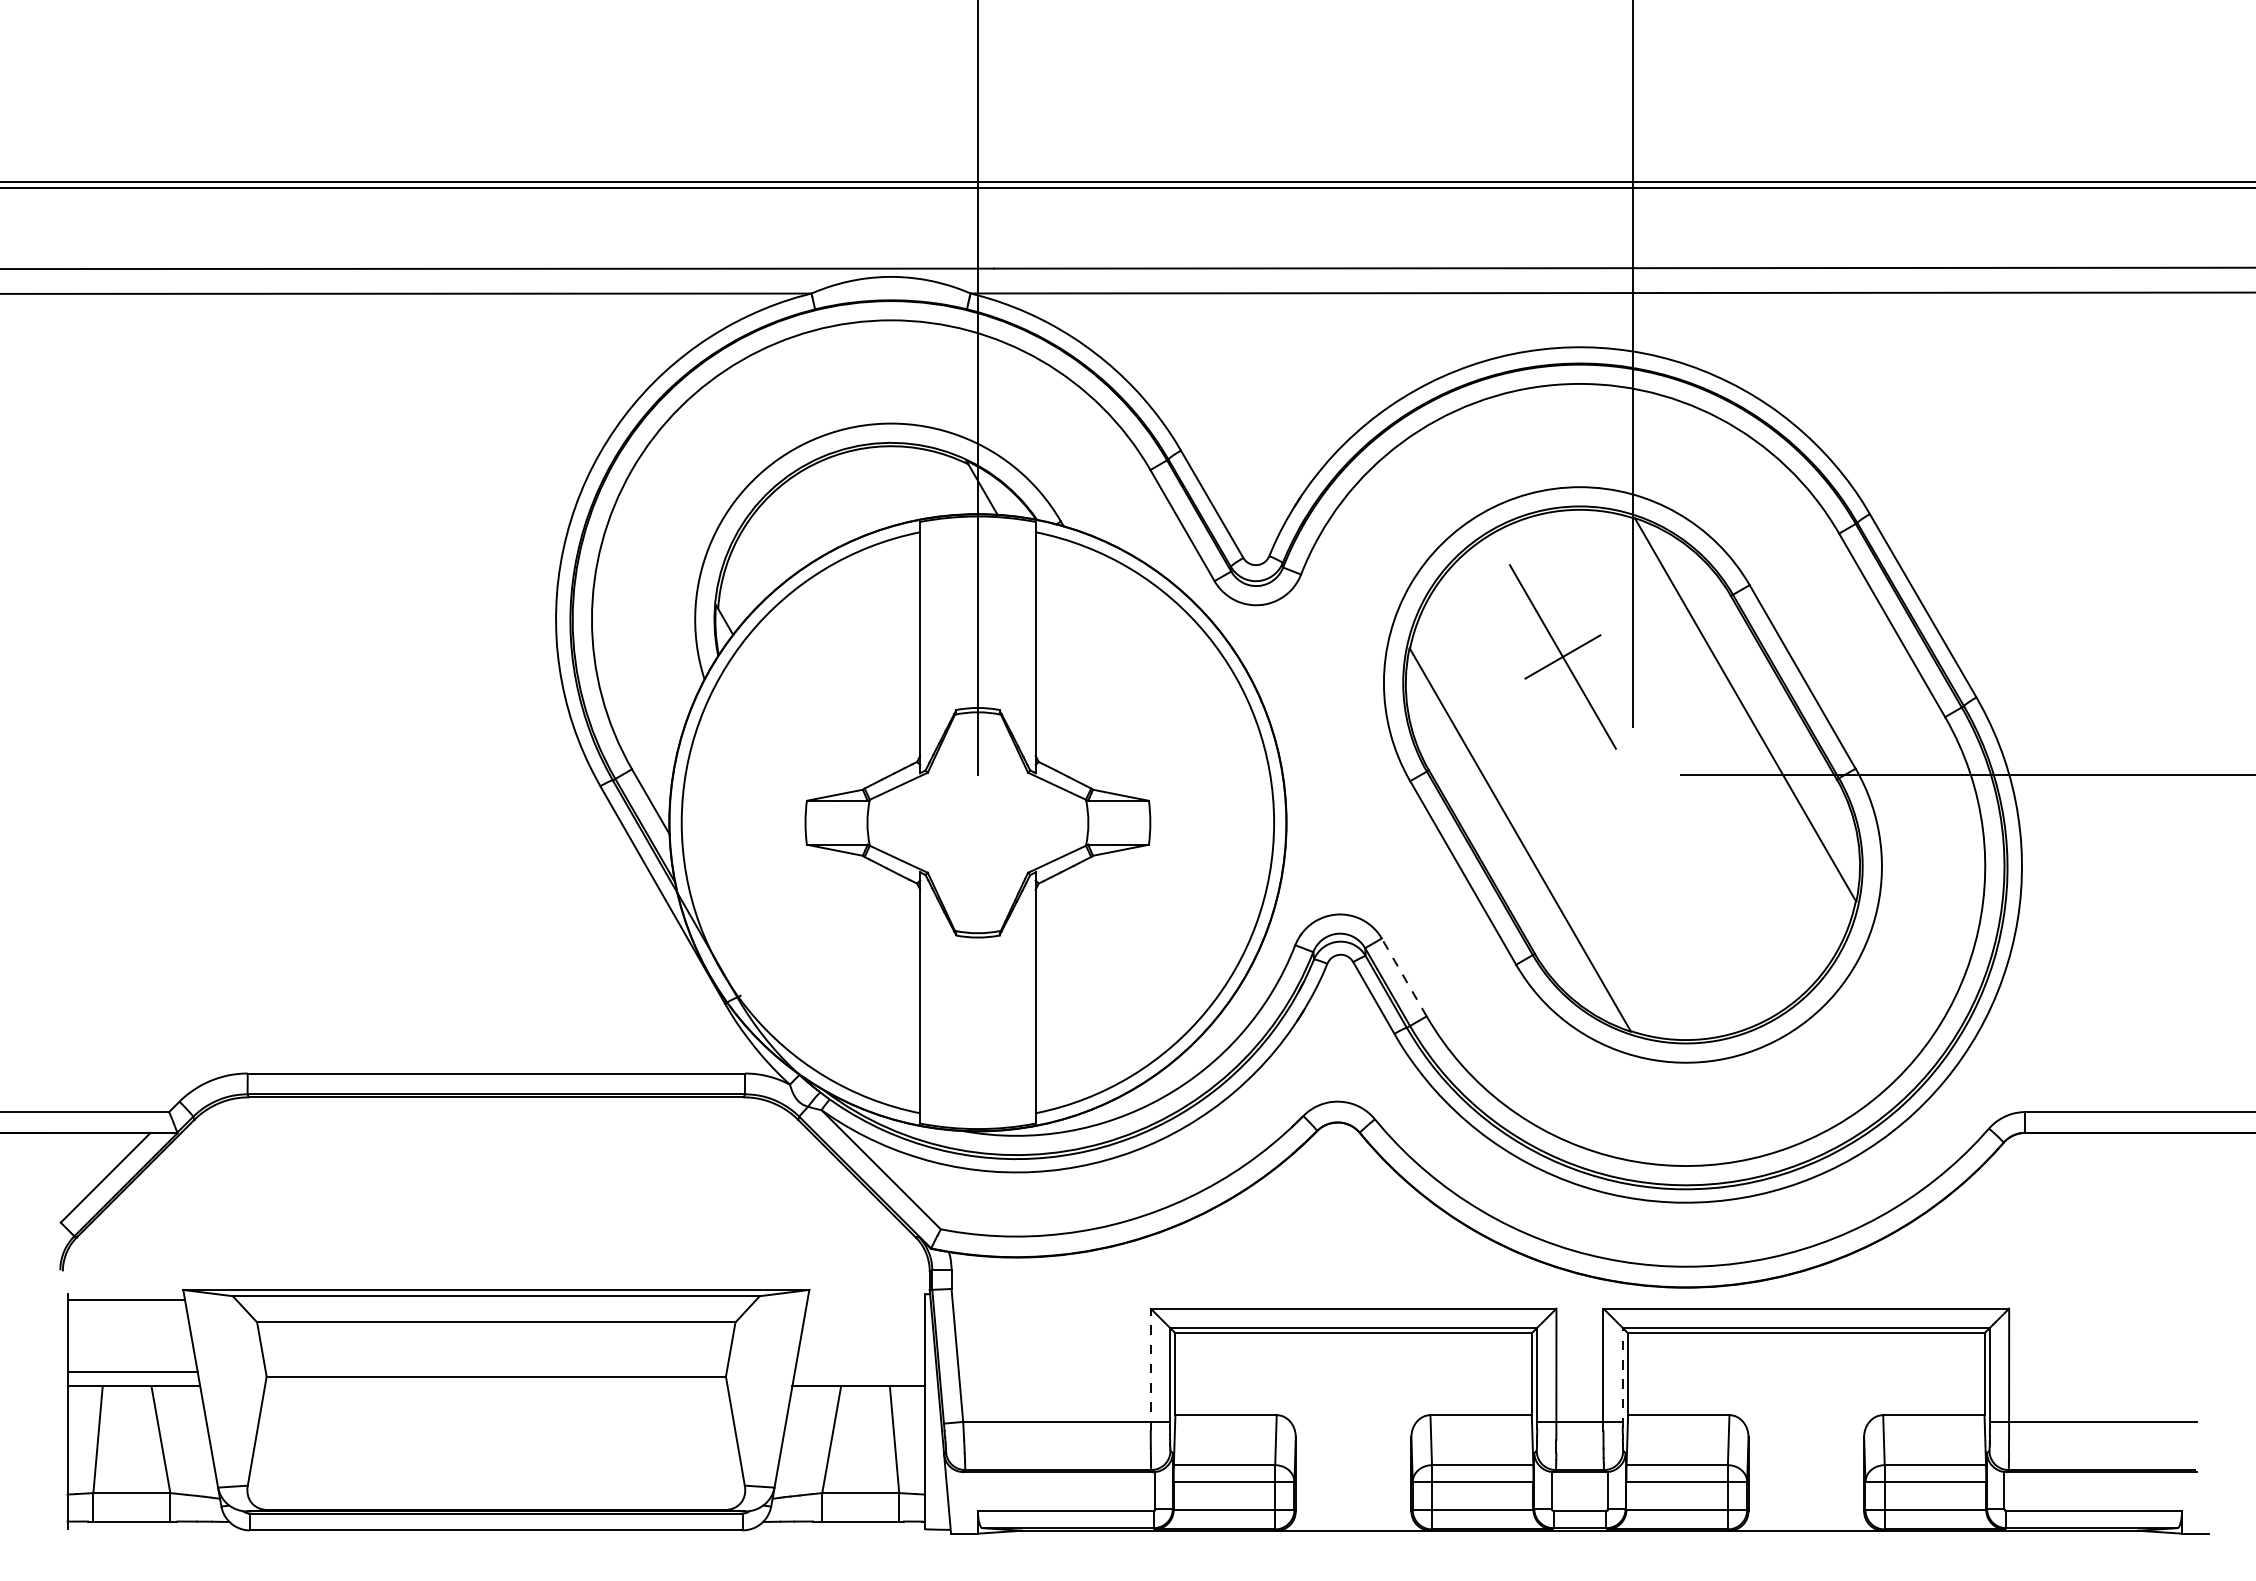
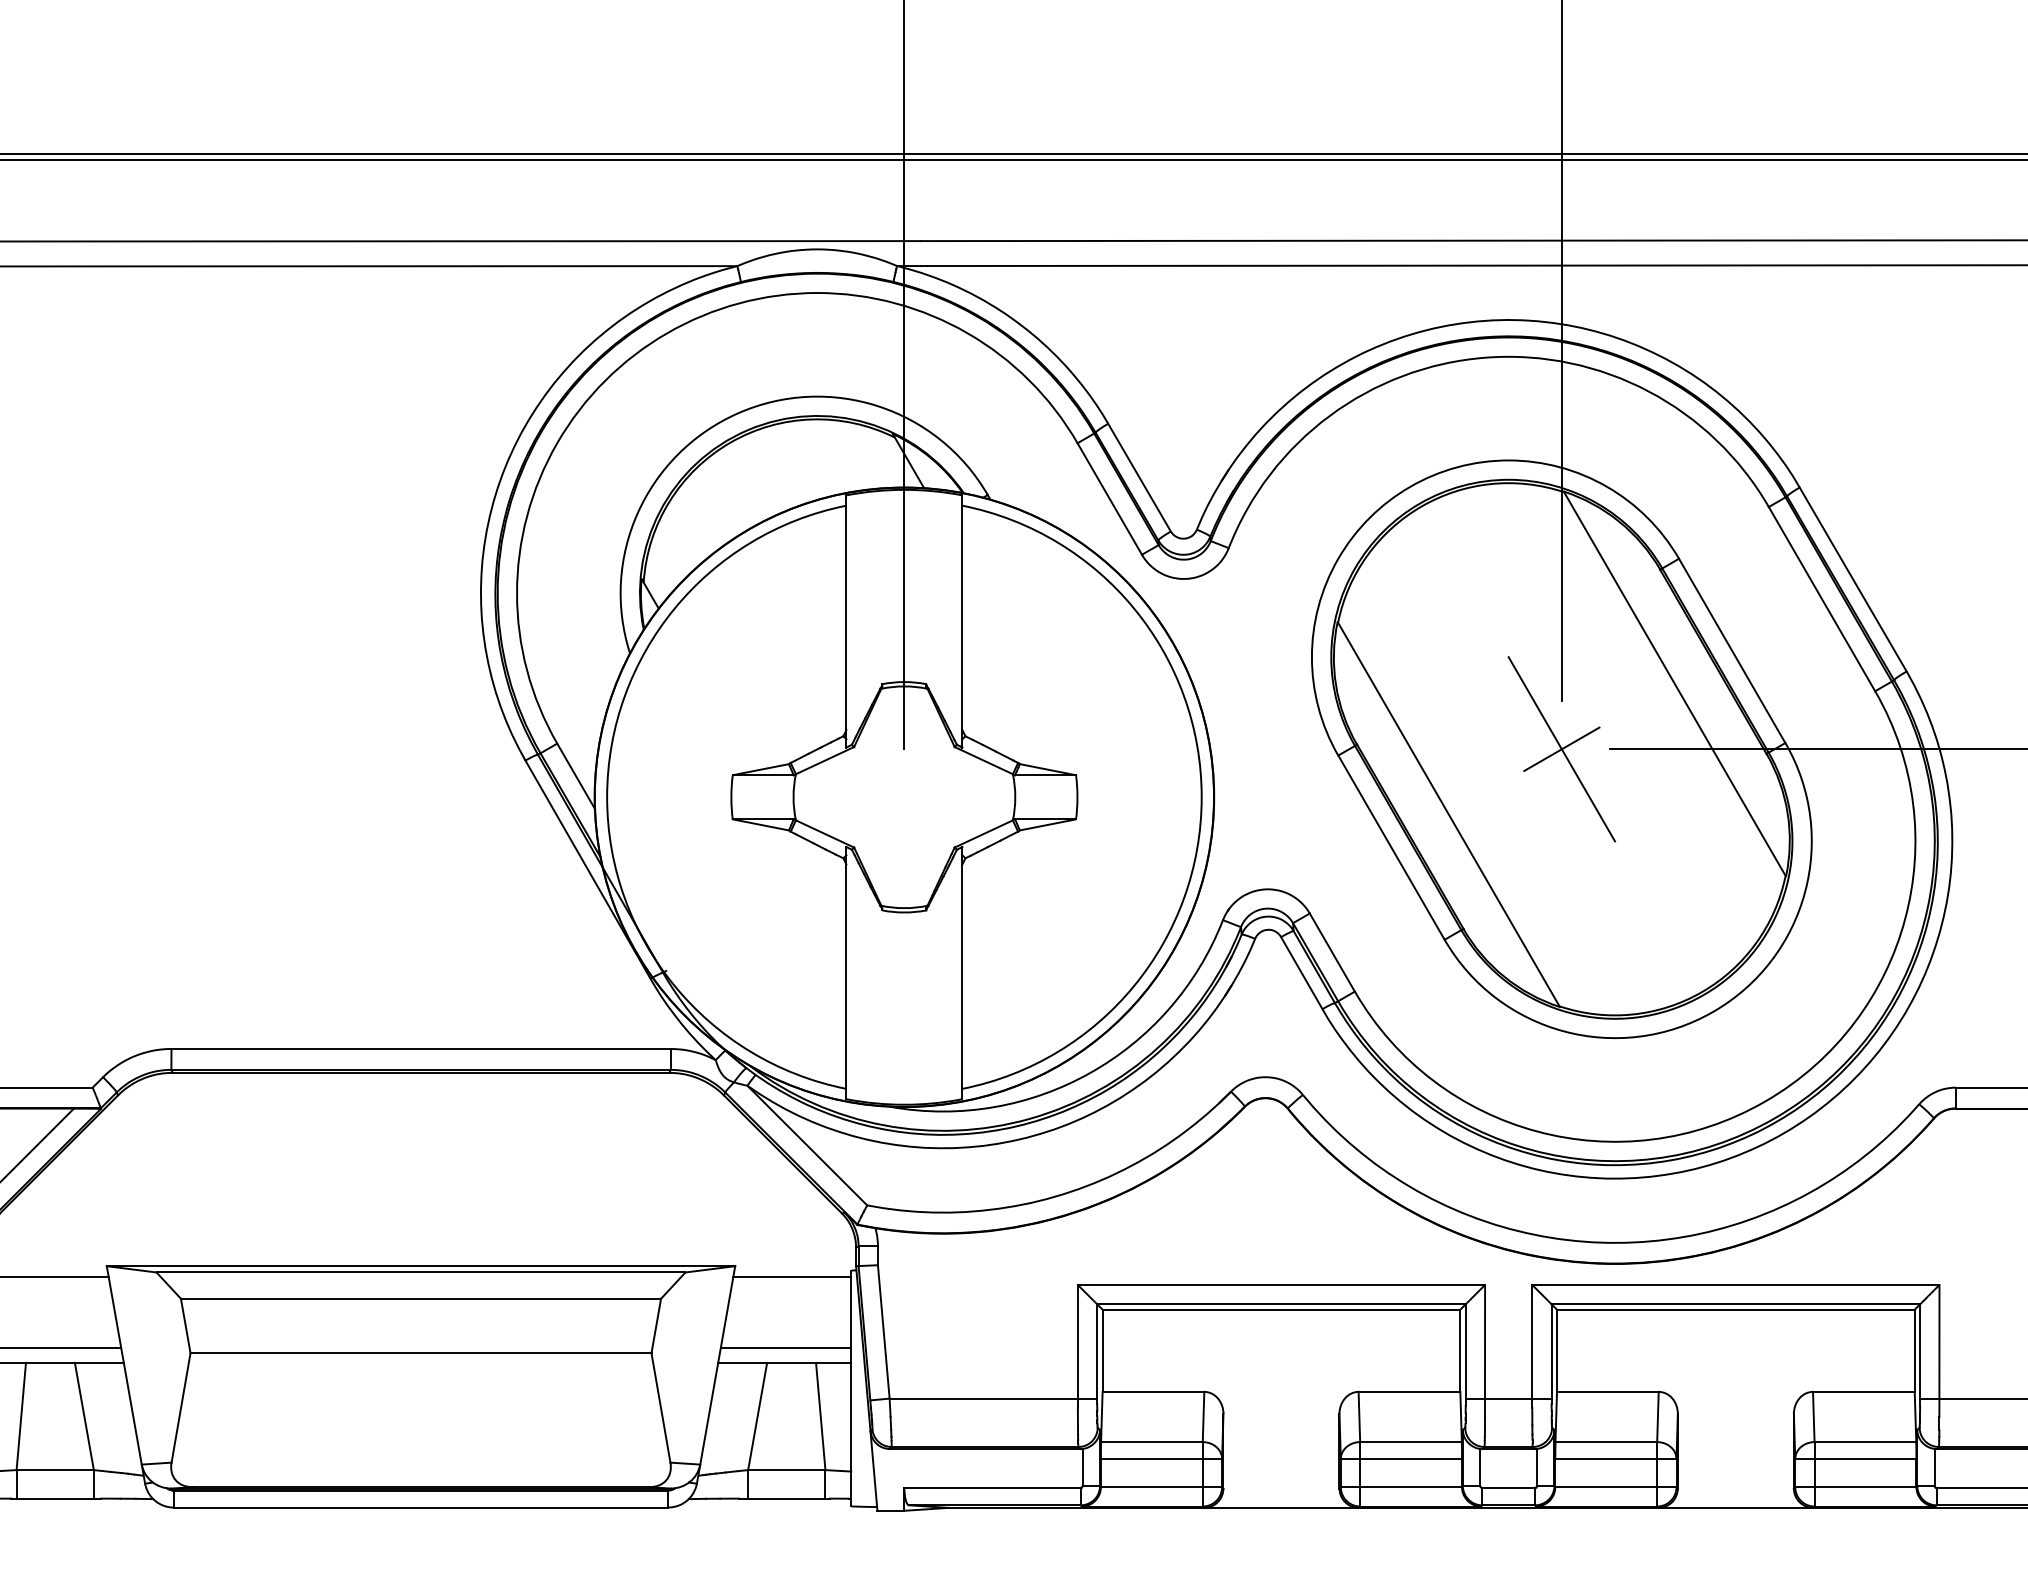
part: (1562, 656) -> (1561, 748), moved
line: (1404, 977) -> (1332, 952), dashed -> solid
line: (865, 1300) -> (791, 1276), added
line: (1150, 1369) -> (1077, 1346), dashed -> solid
line: (859, 1371) -> (785, 1348), added
line: (1622, 1377) -> (1551, 1354), dashed -> solid

